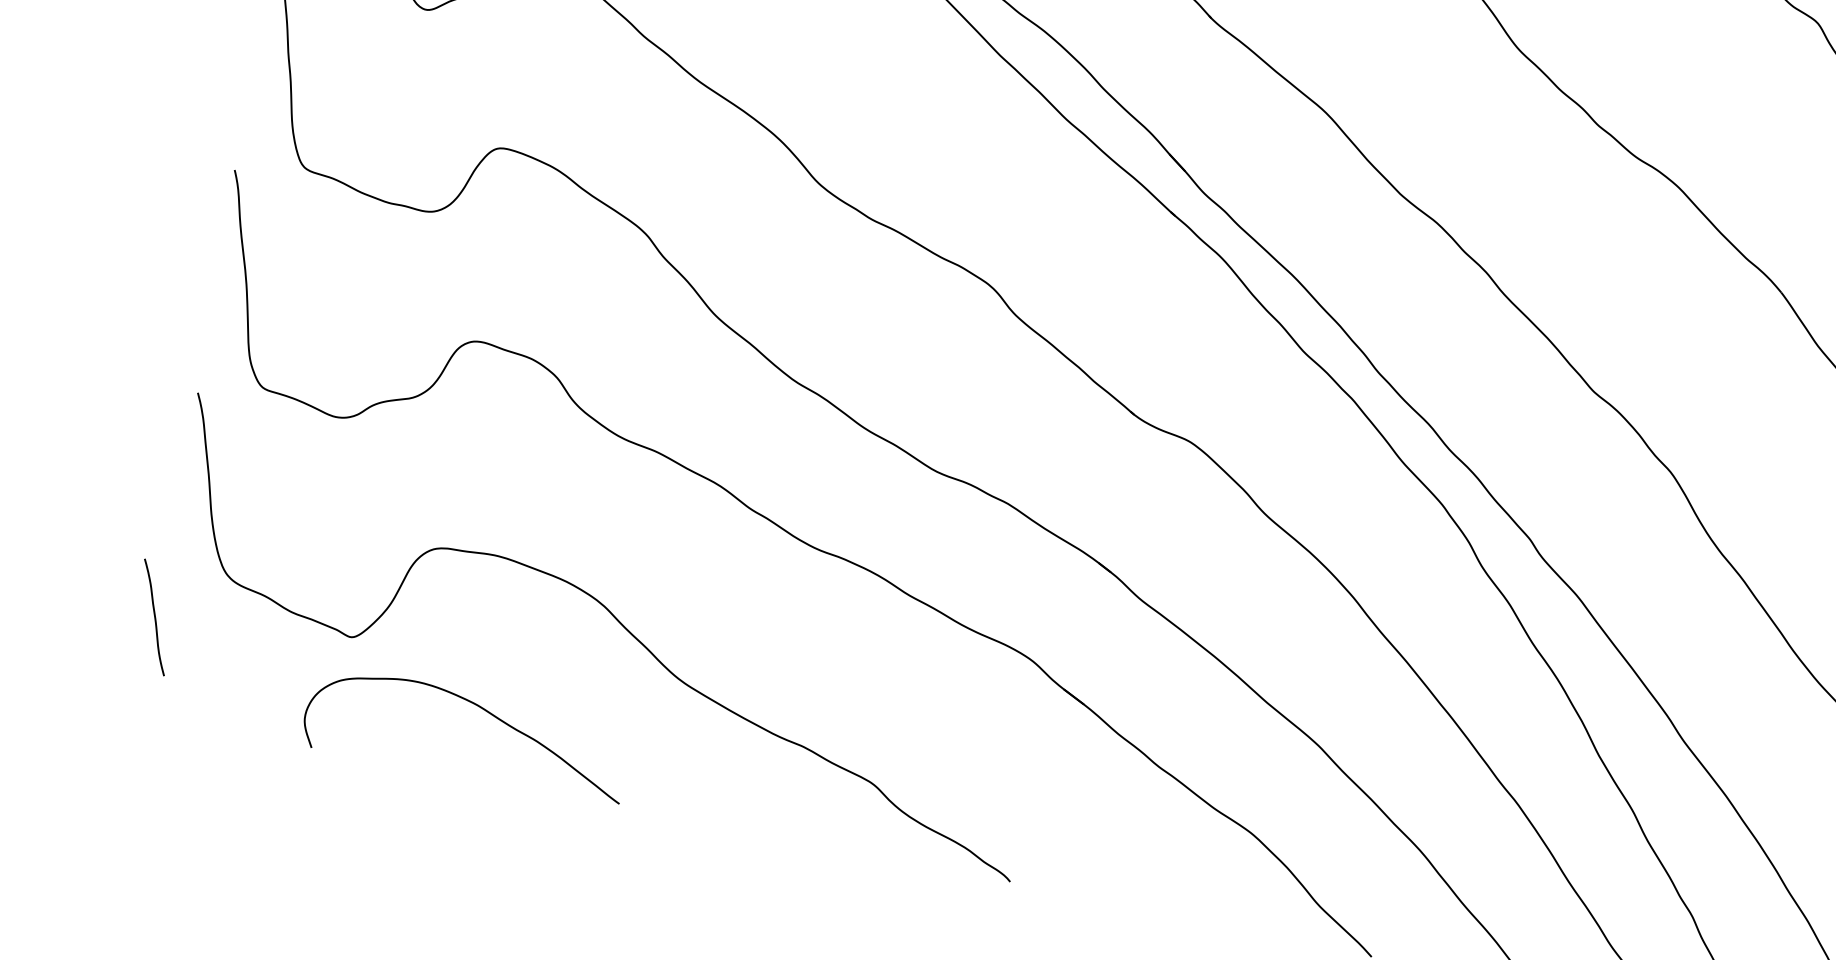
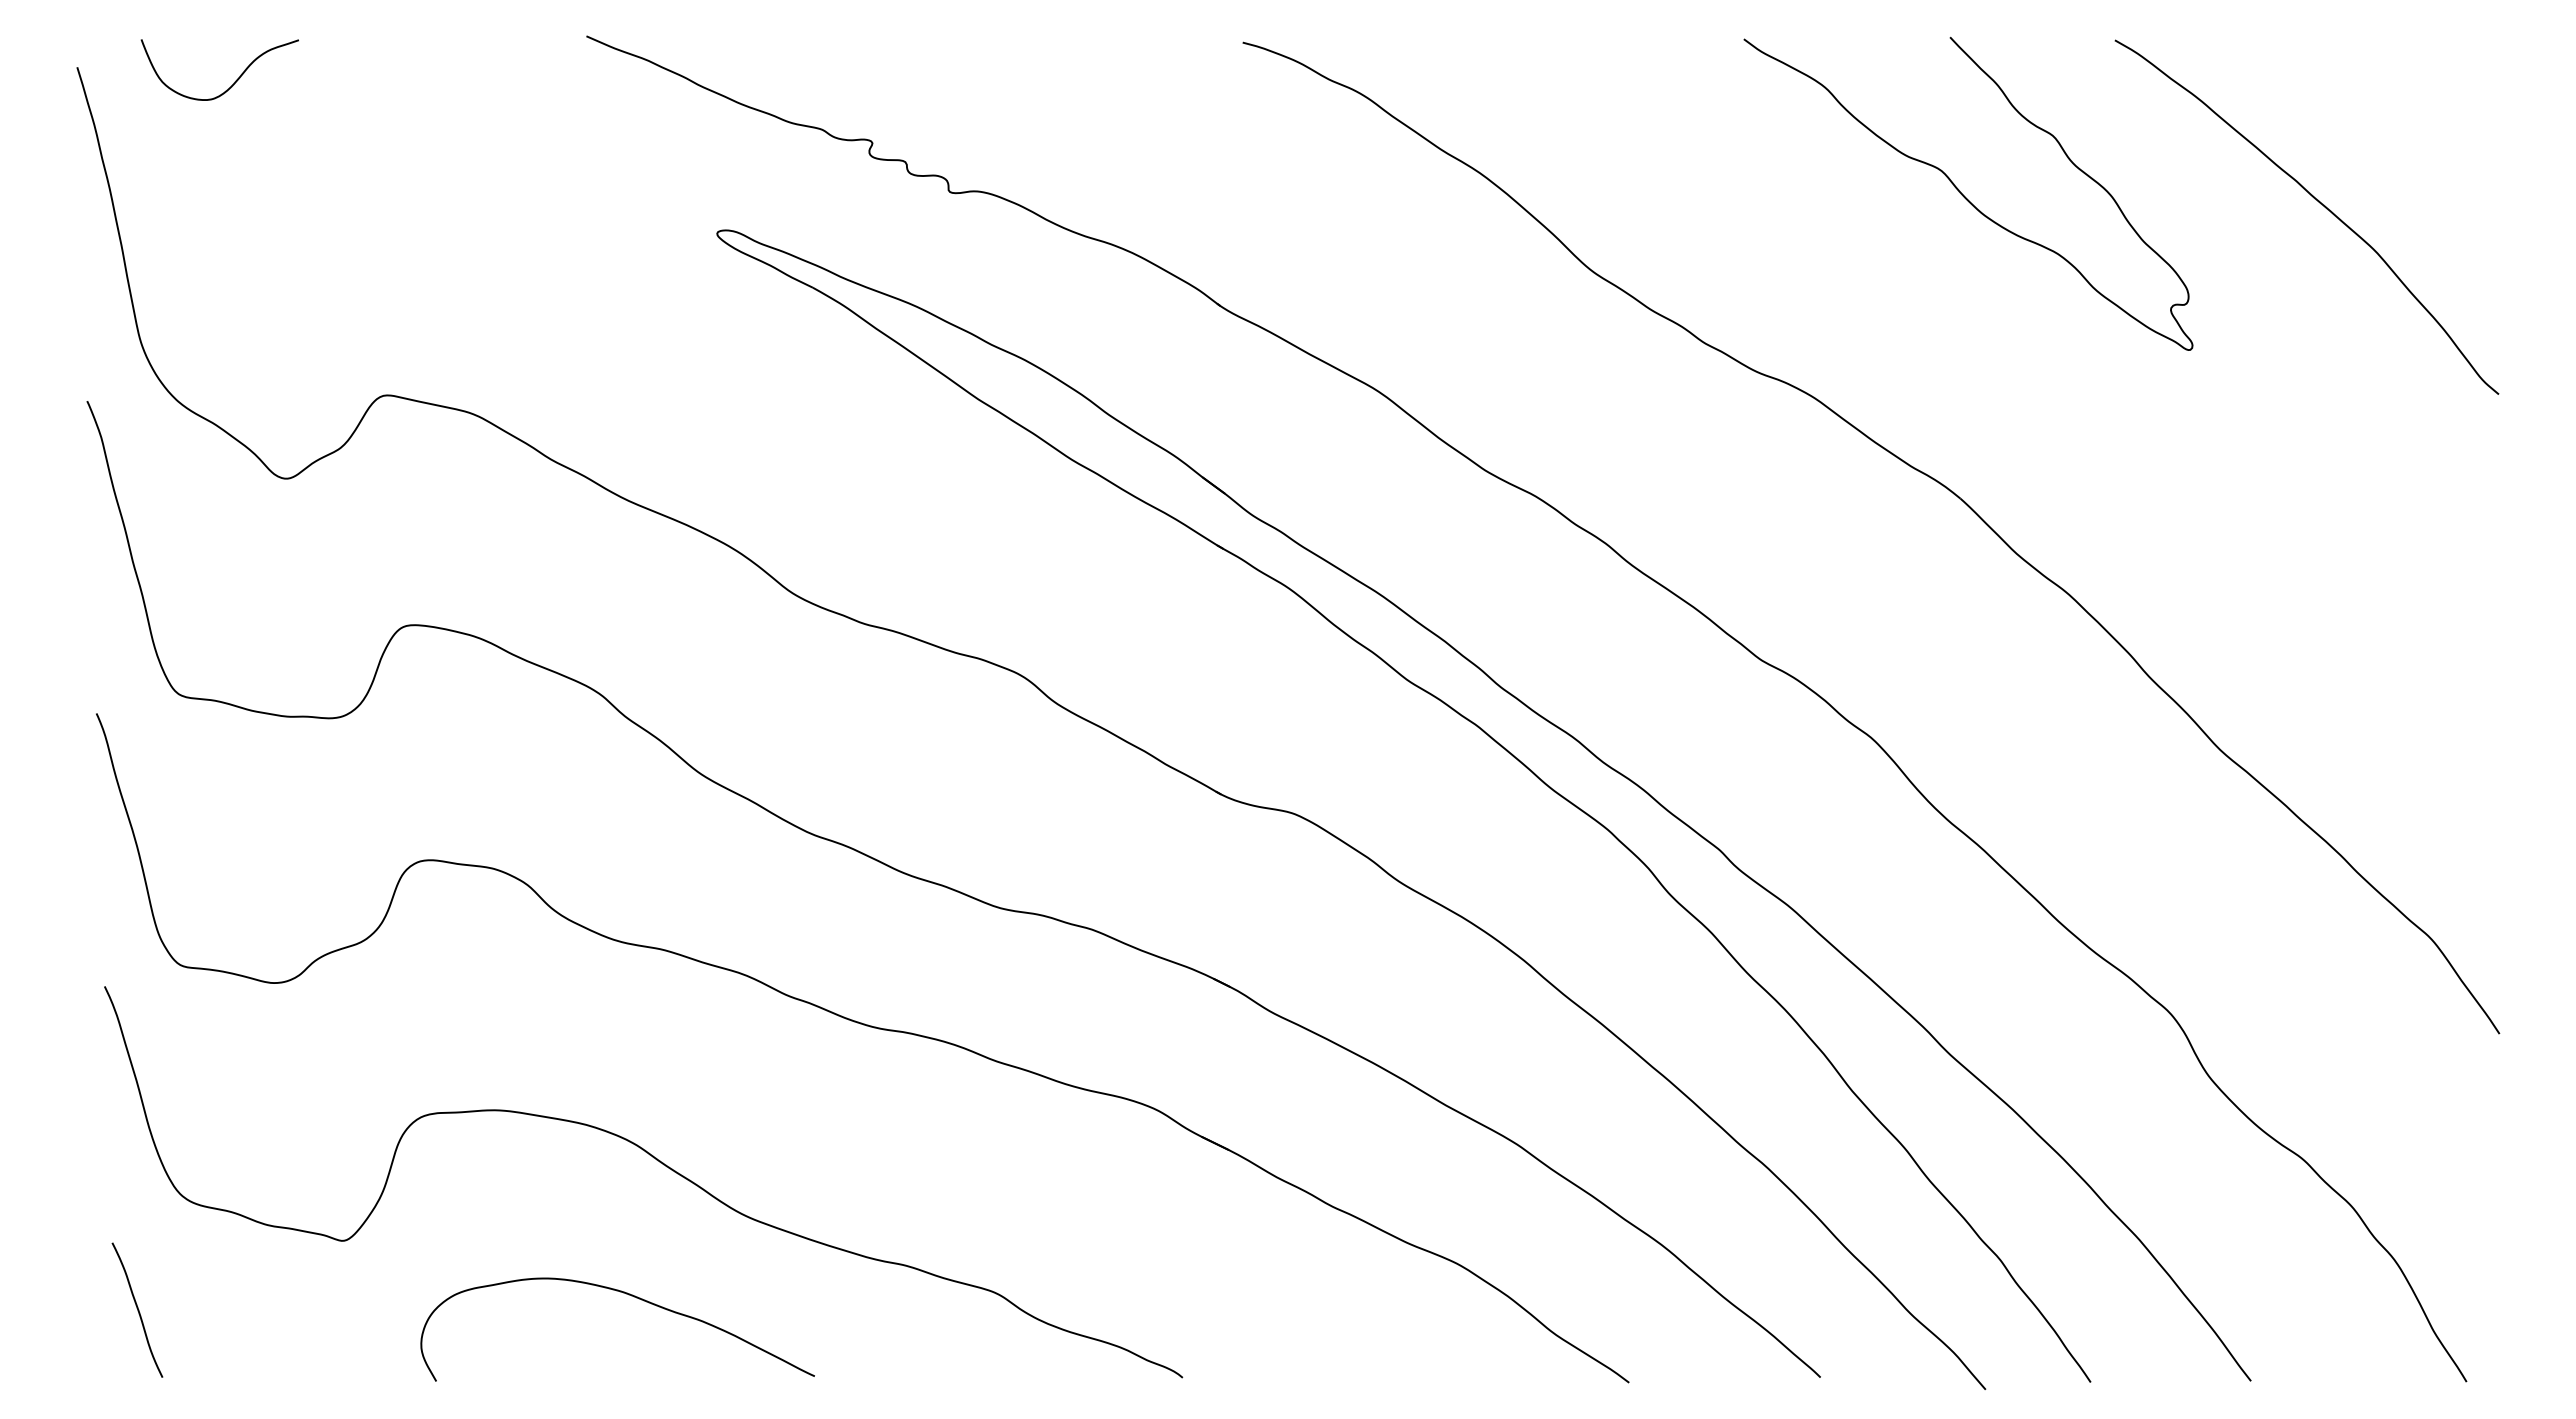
curve: (154, 616) -> (137, 1309), moved
curve: (481, 708) -> (628, 1295), moved

